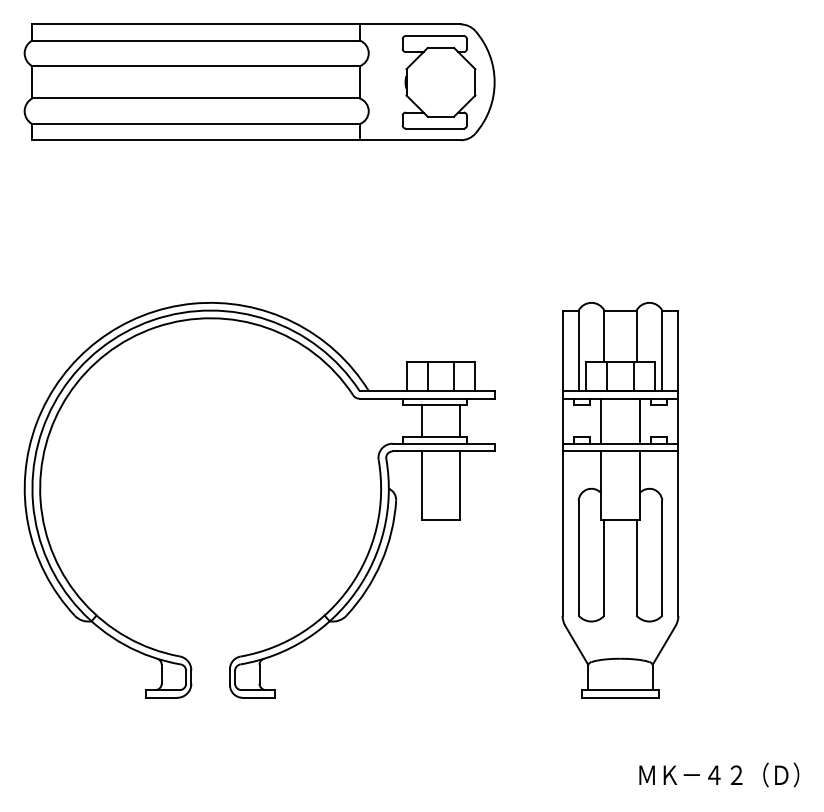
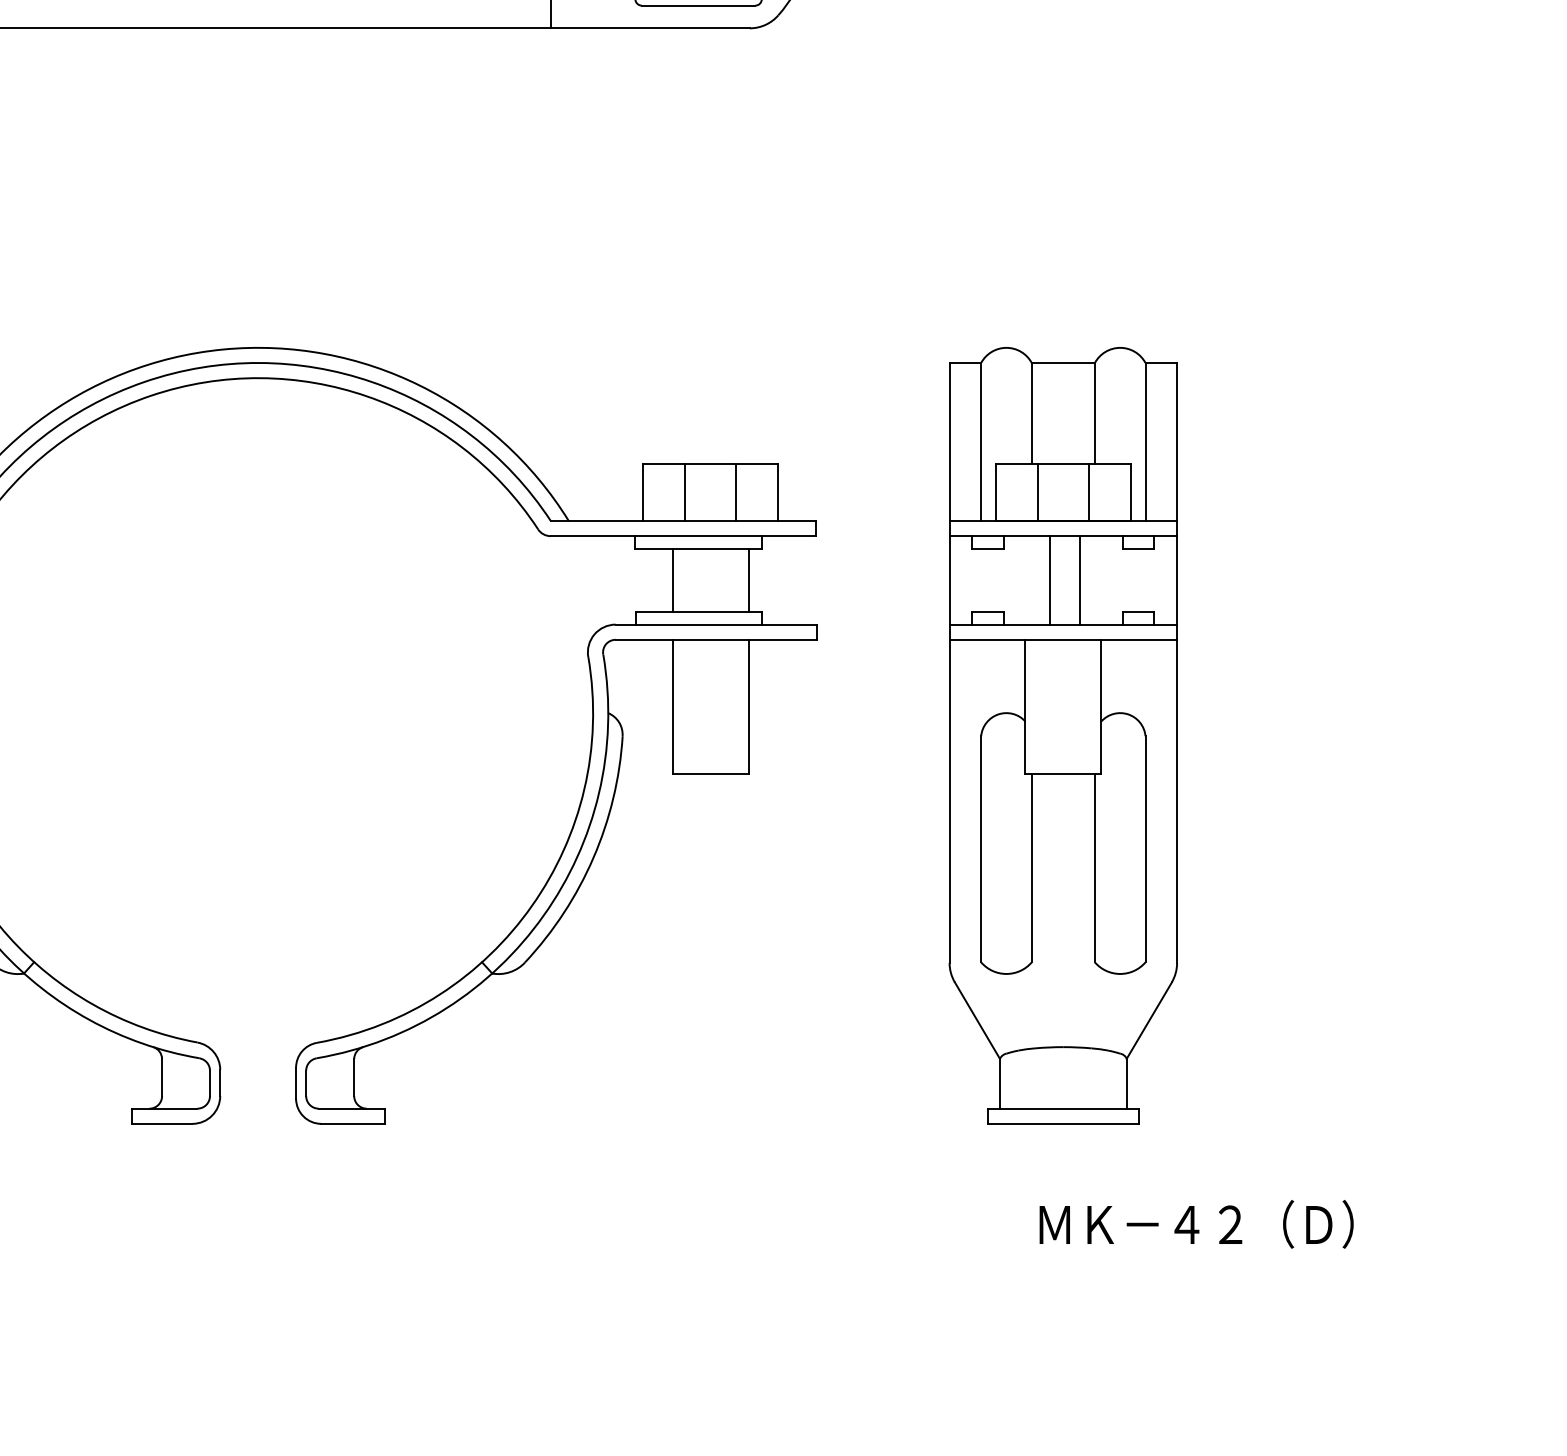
line: (601, 420) -> (1081, 578), moved
line: (639, 420) -> (1049, 578), moved
text: (719, 774) -> (1196, 1223), moved

